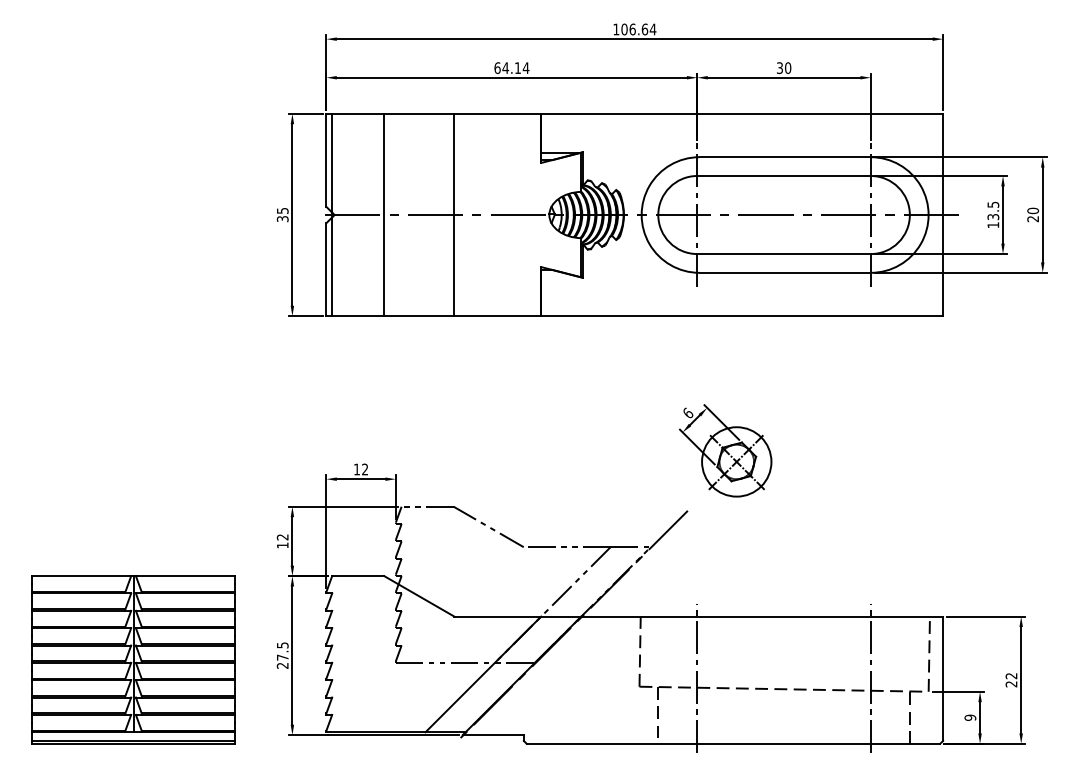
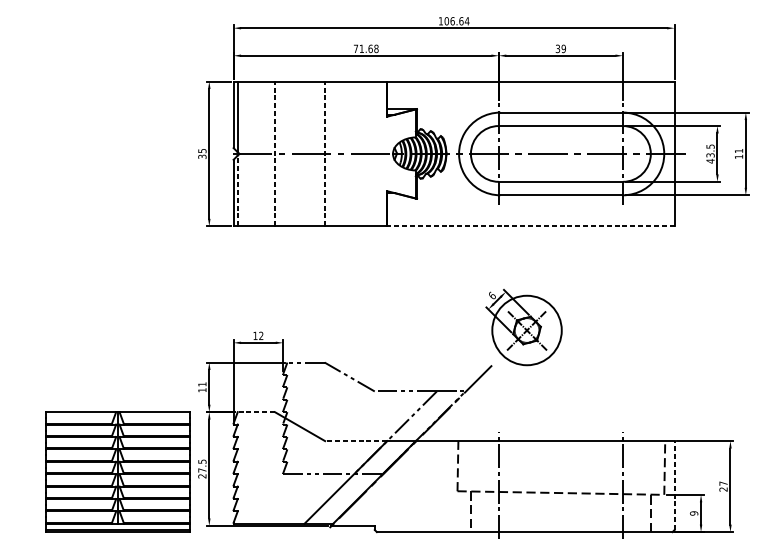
text: (788, 67) -> (564, 48), 30 -> 39
text: (511, 68) -> (365, 49), 64.14 -> 71.68
line: (384, 214) -> (275, 153), solid -> dashed
line: (454, 214) -> (325, 153), solid -> dashed
text: (1033, 214) -> (739, 153), 20 -> 11
text: (993, 224) -> (710, 160), 13.5 -> 43.5
line: (332, 266) -> (237, 190), solid -> dashed
line: (742, 316) -> (531, 226), solid -> dashed
circle: (736, 461) -> (526, 330), size x1.4
text: (282, 537) -> (202, 384), 12 -> 11
line: (357, 576) -> (255, 412), solid -> dashed
line: (497, 616) -> (355, 441), solid -> dashed
part: (133, 659) -> (117, 471), moved
text: (1011, 676) -> (723, 483), 22 -> 27
line: (943, 678) -> (674, 485), solid -> dashed

